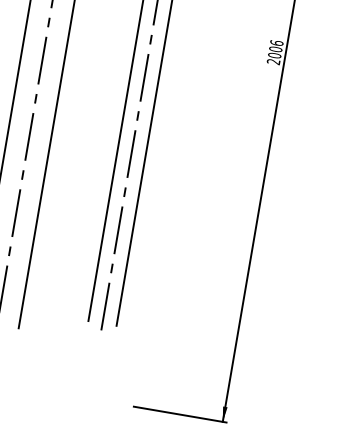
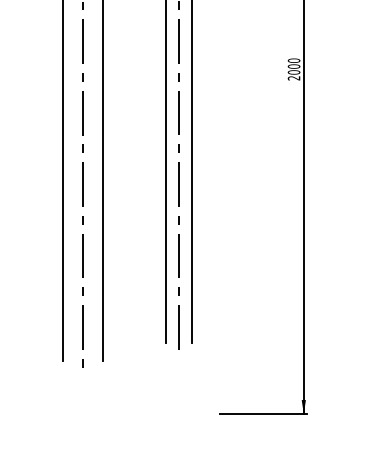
text: (276, 42) -> (293, 60), 2006 -> 2000

